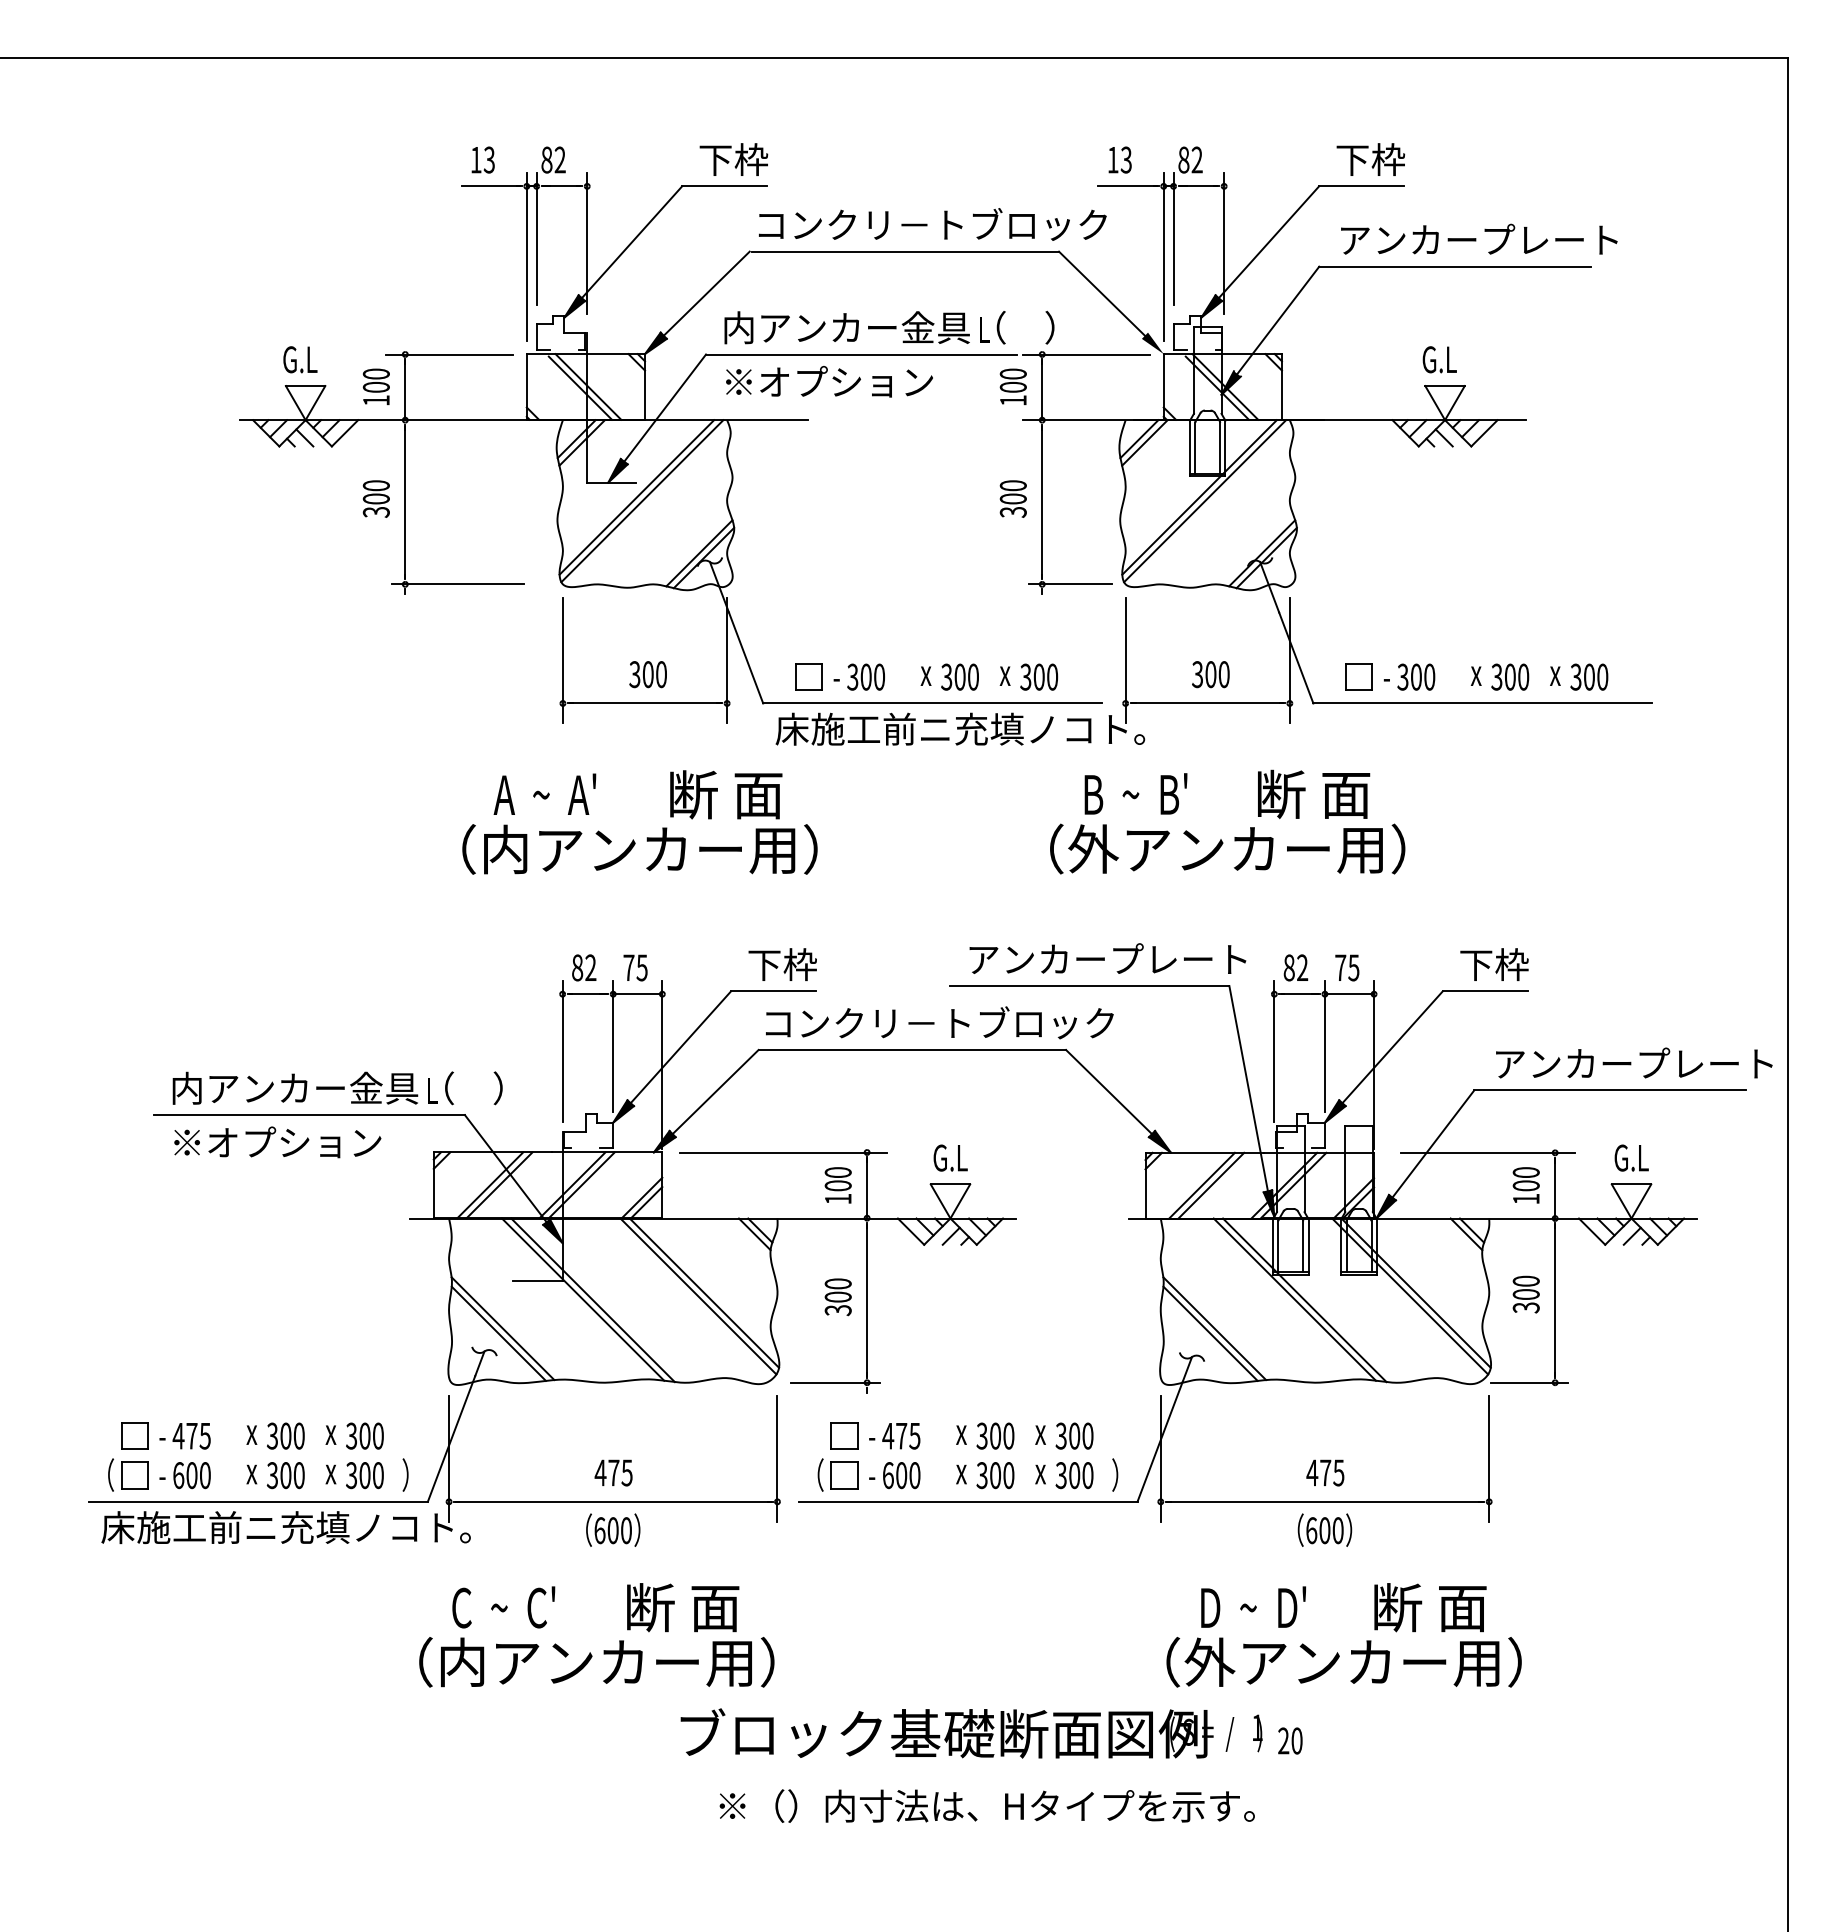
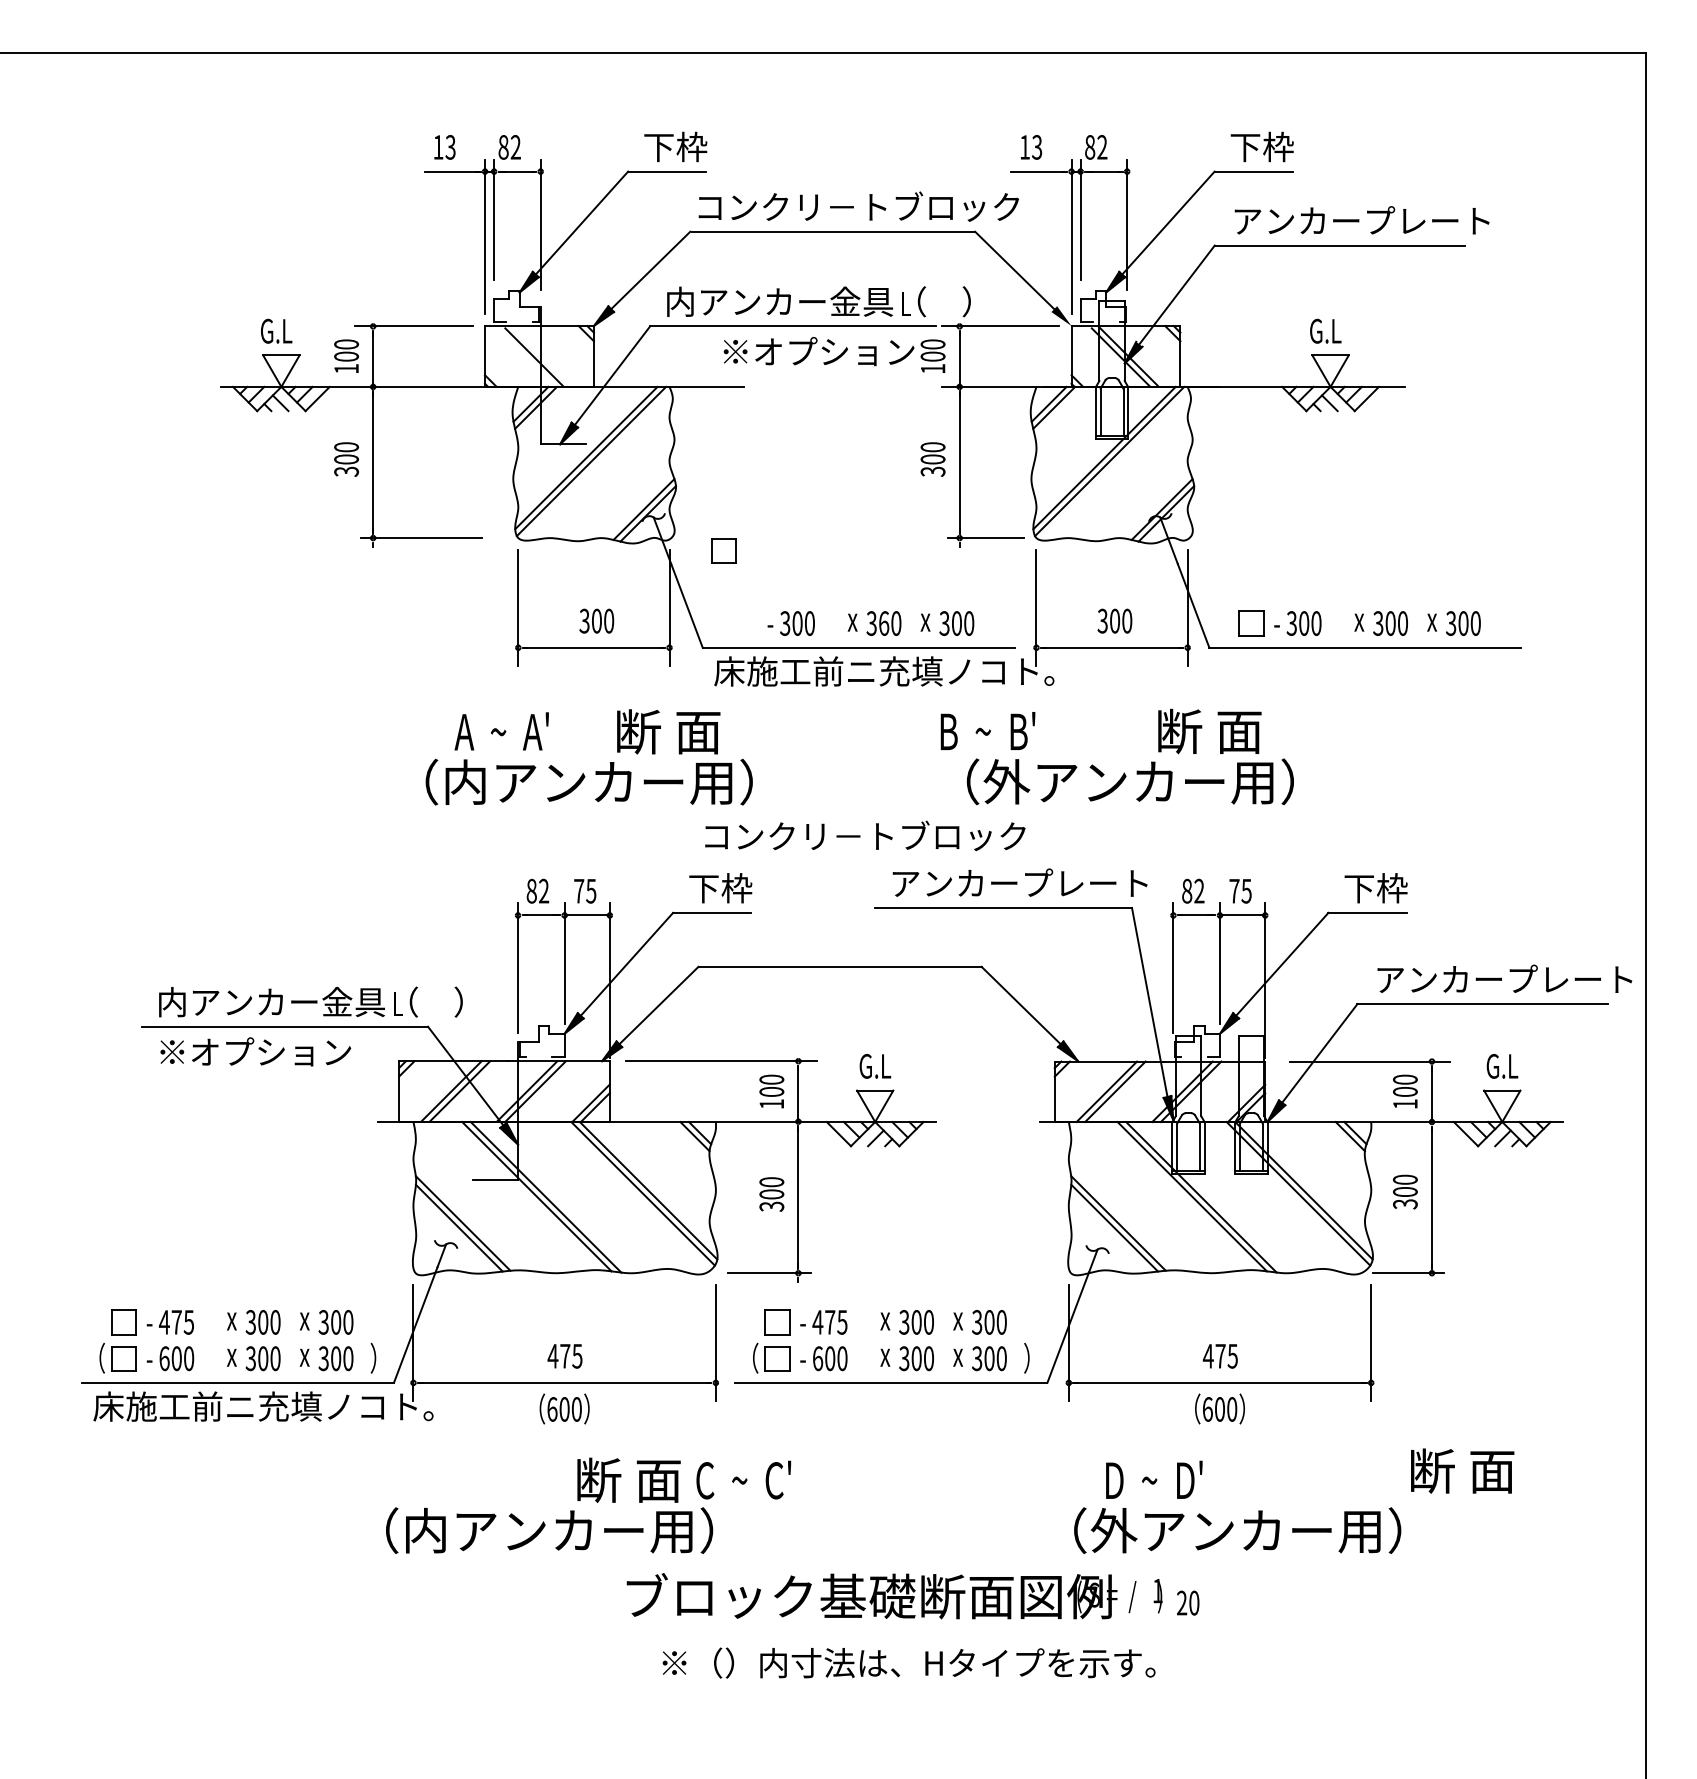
text: (829, 381) -> (819, 351), moved
line: (588, 386) -> (541, 355), removed
part: (808, 676) -> (723, 550), moved
text: (959, 676) -> (883, 622), 300 -> 360
text: (1135, 793) -> (987, 730), moved
text: (939, 1022) -> (865, 835), moved
text: (503, 1607) -> (743, 1480), moved
text: (1430, 1607) -> (1462, 1470), moved

